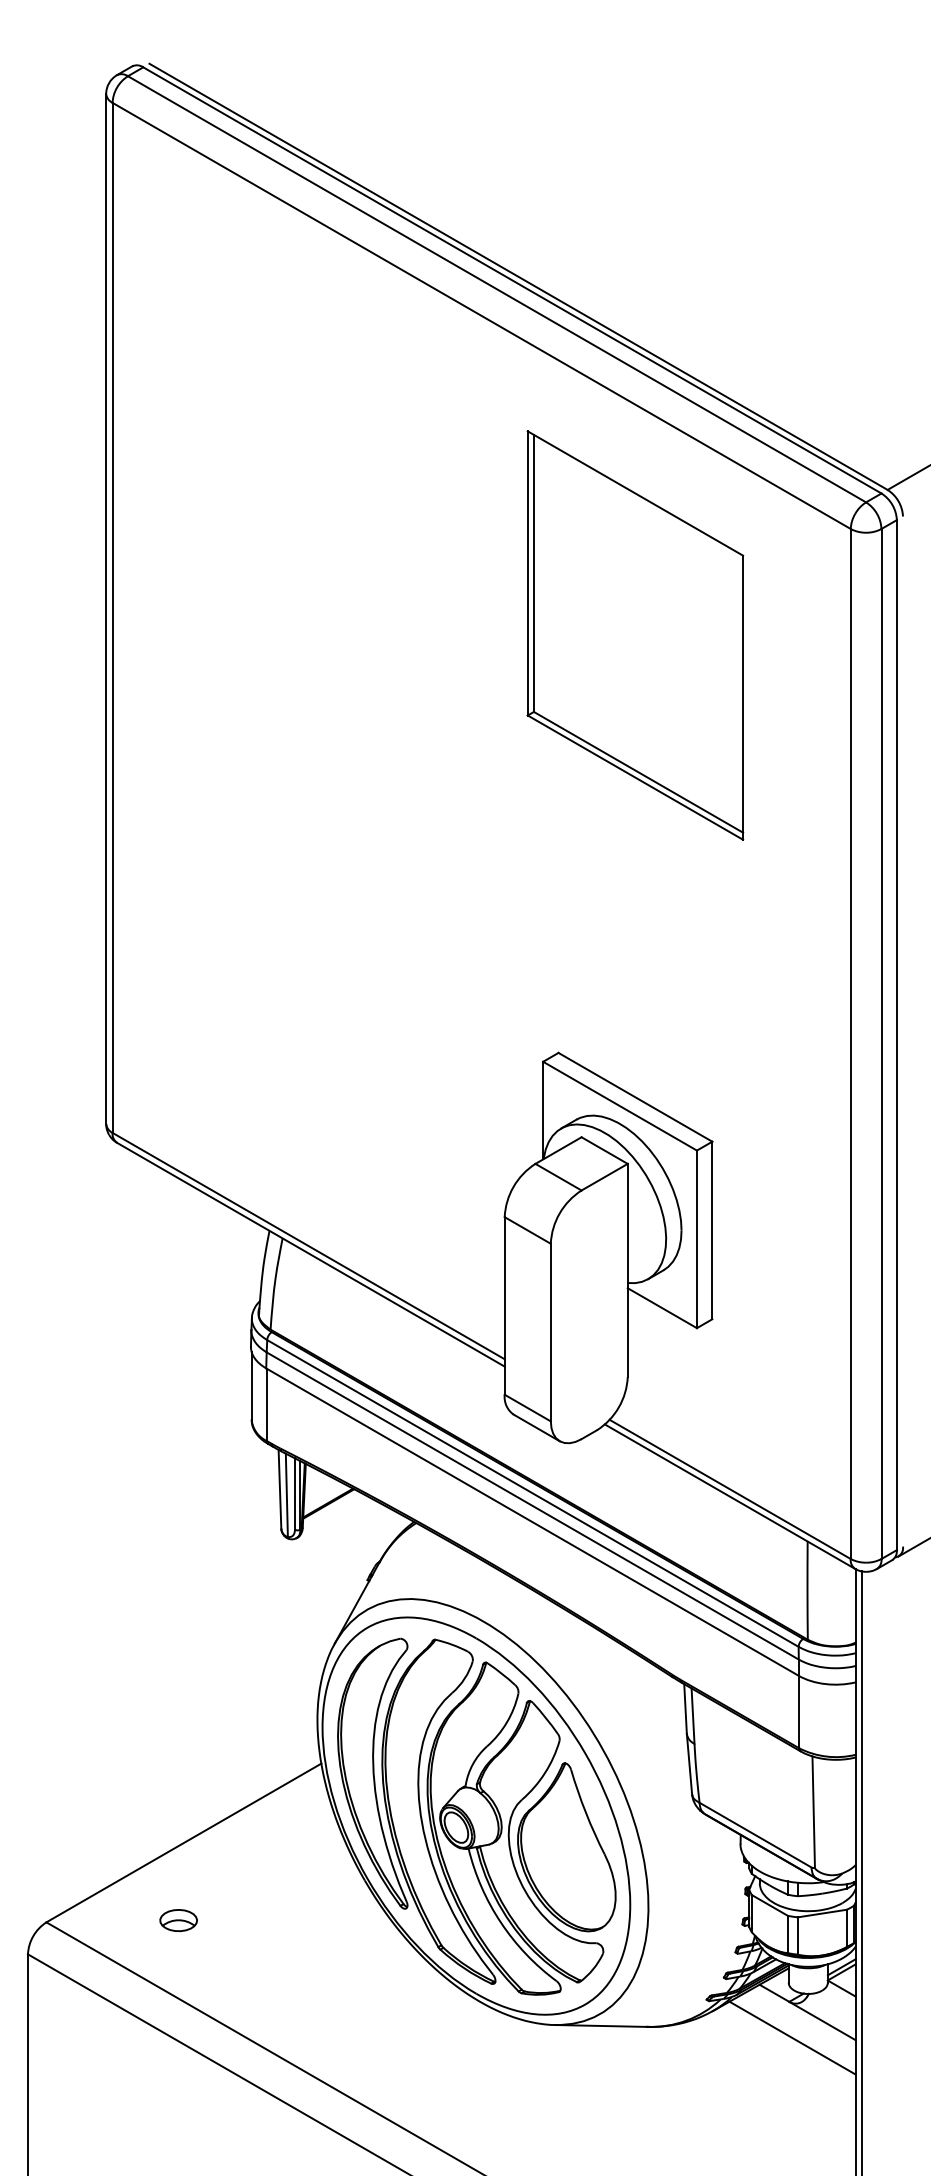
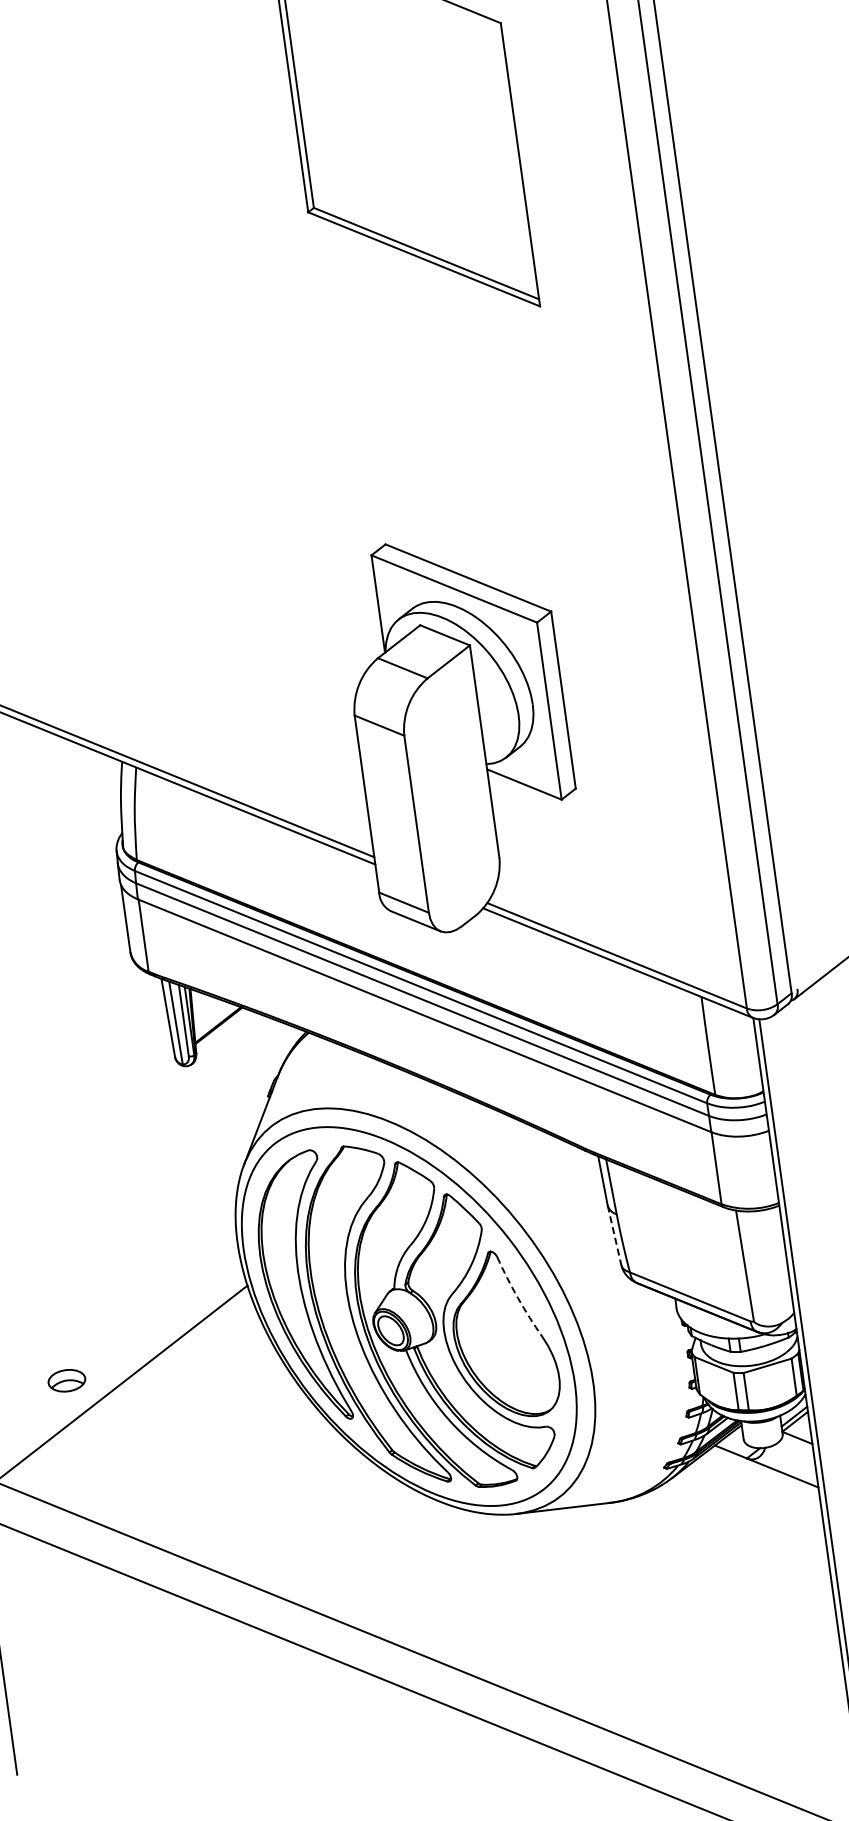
line: (689, 1764) -> (614, 1235), solid -> dashed
arc: (585, 1812) -> (517, 1297), solid -> dashed
part: (178, 1920) -> (66, 1380), moved
line: (792, 2037) -> (755, 1493), removed

